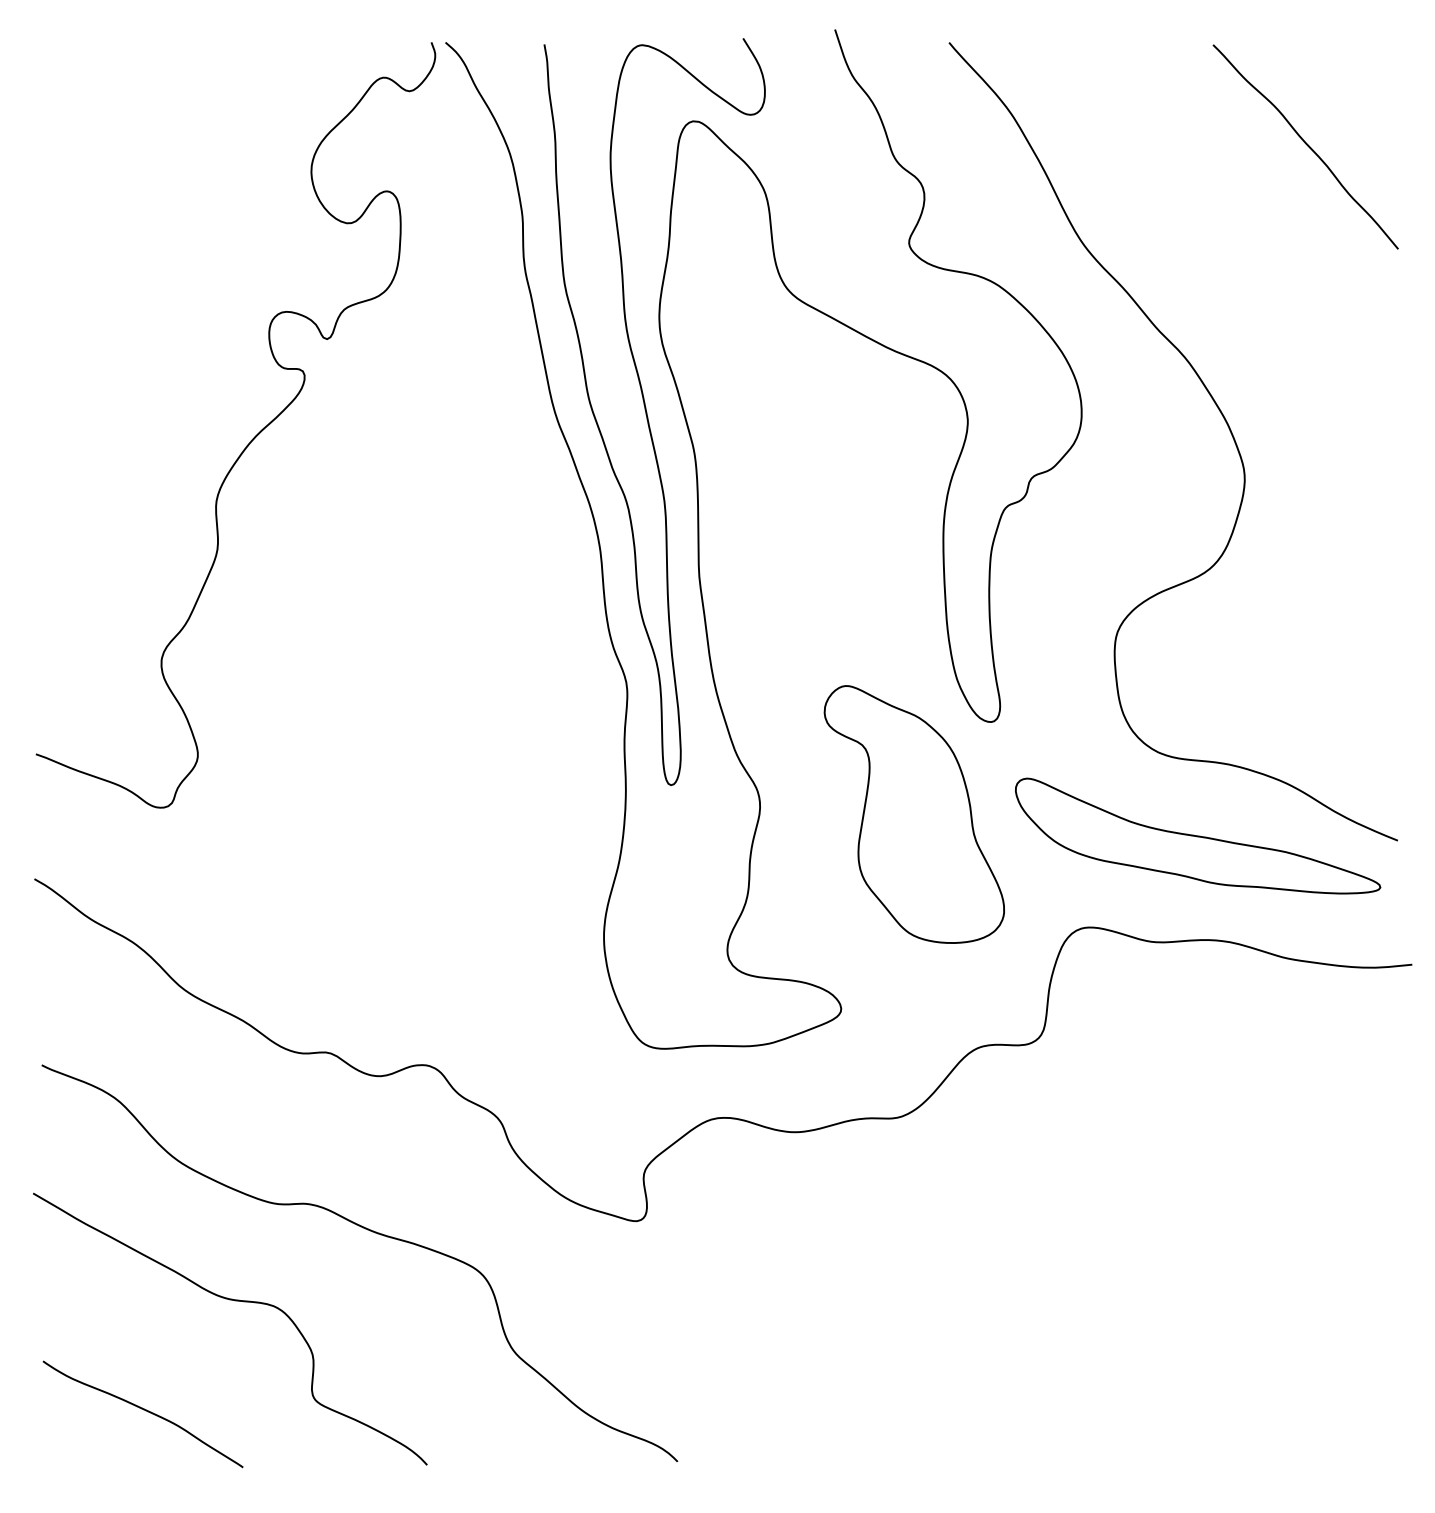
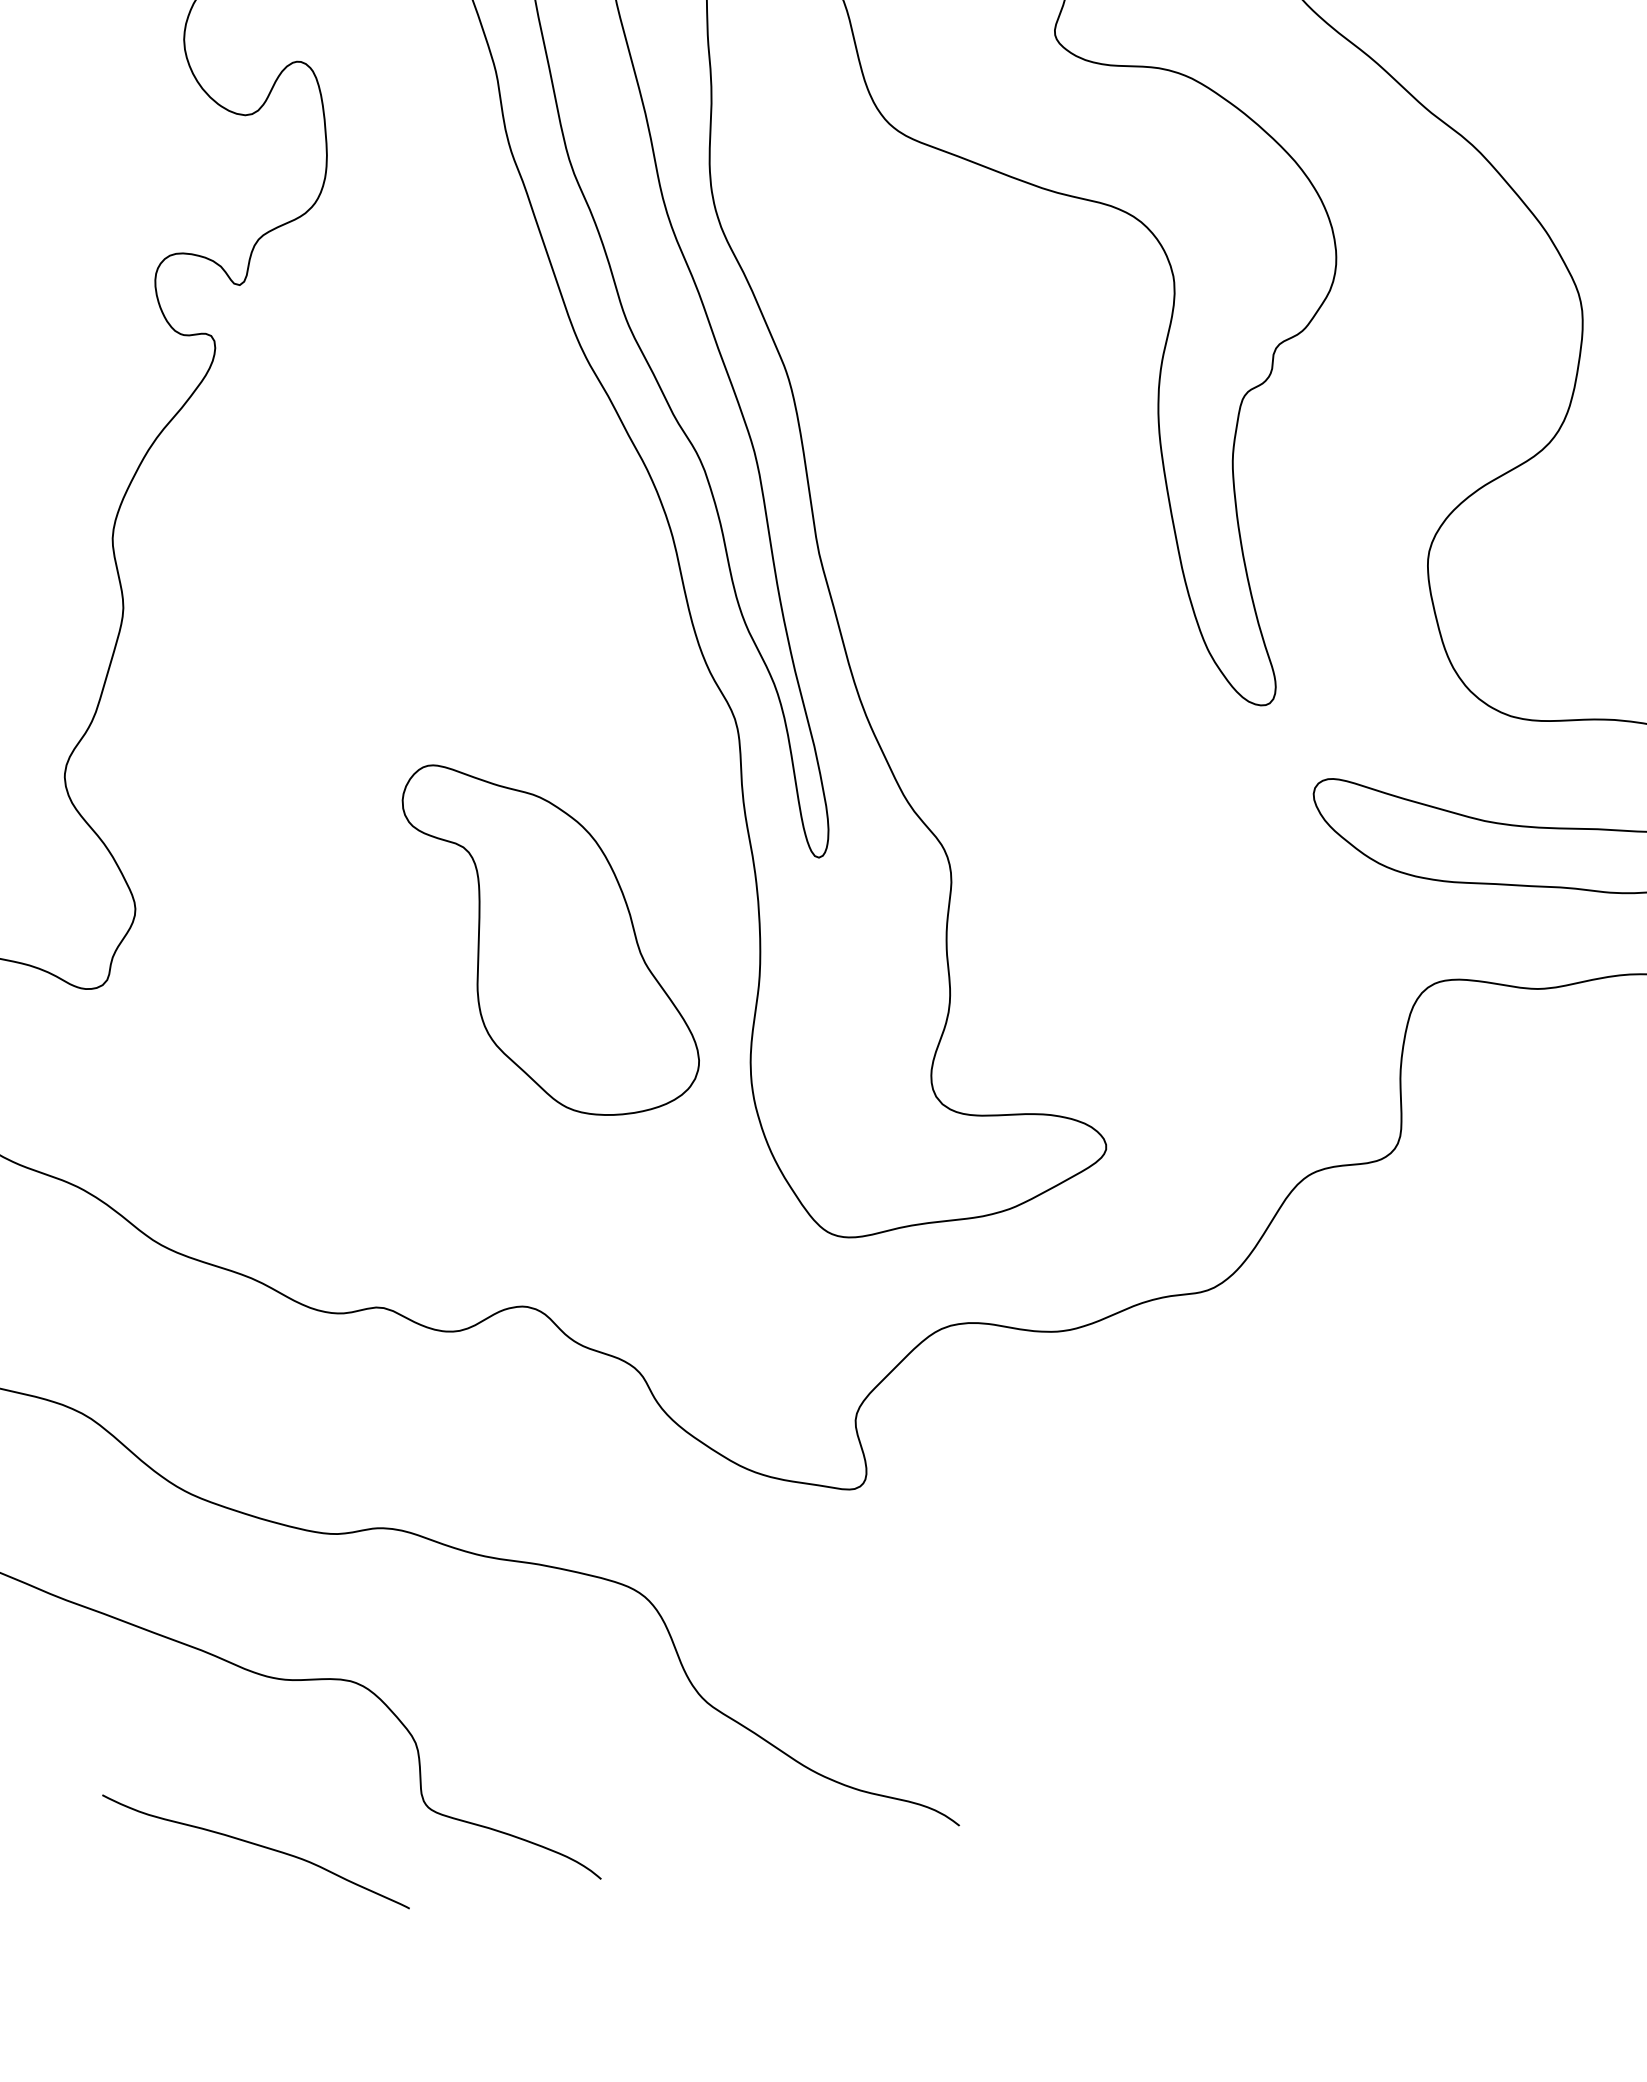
part: (913, 814) -> (550, 936), moved
curve: (143, 1410) -> (255, 1846), moved

